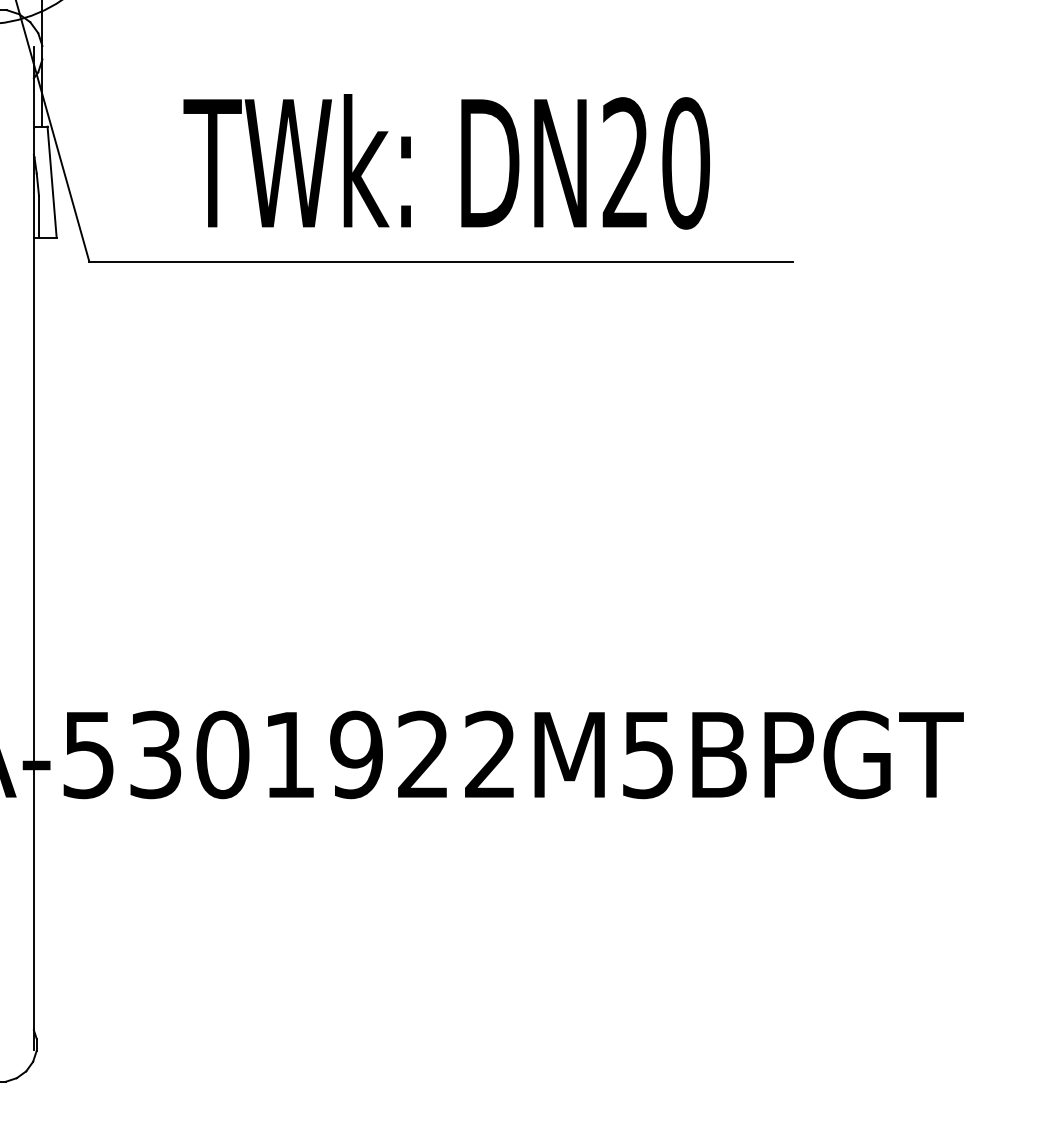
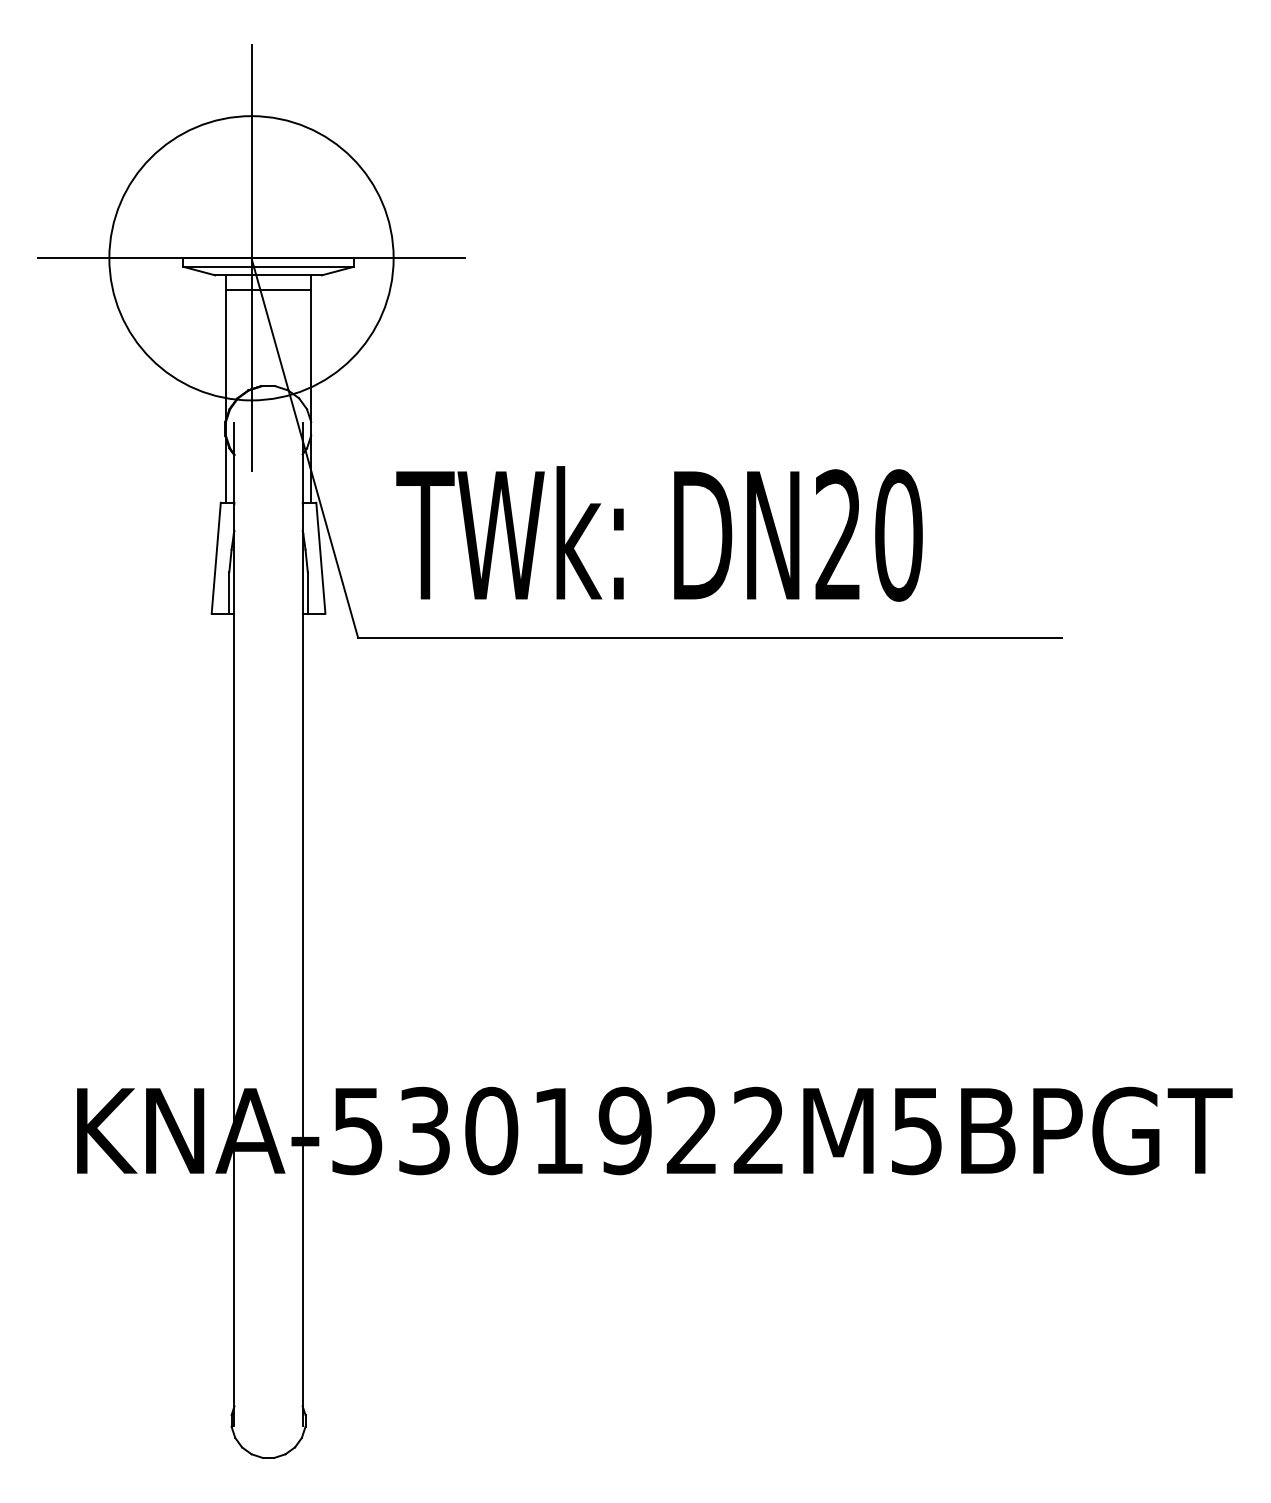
text: (446, 161) -> (659, 533), moved

